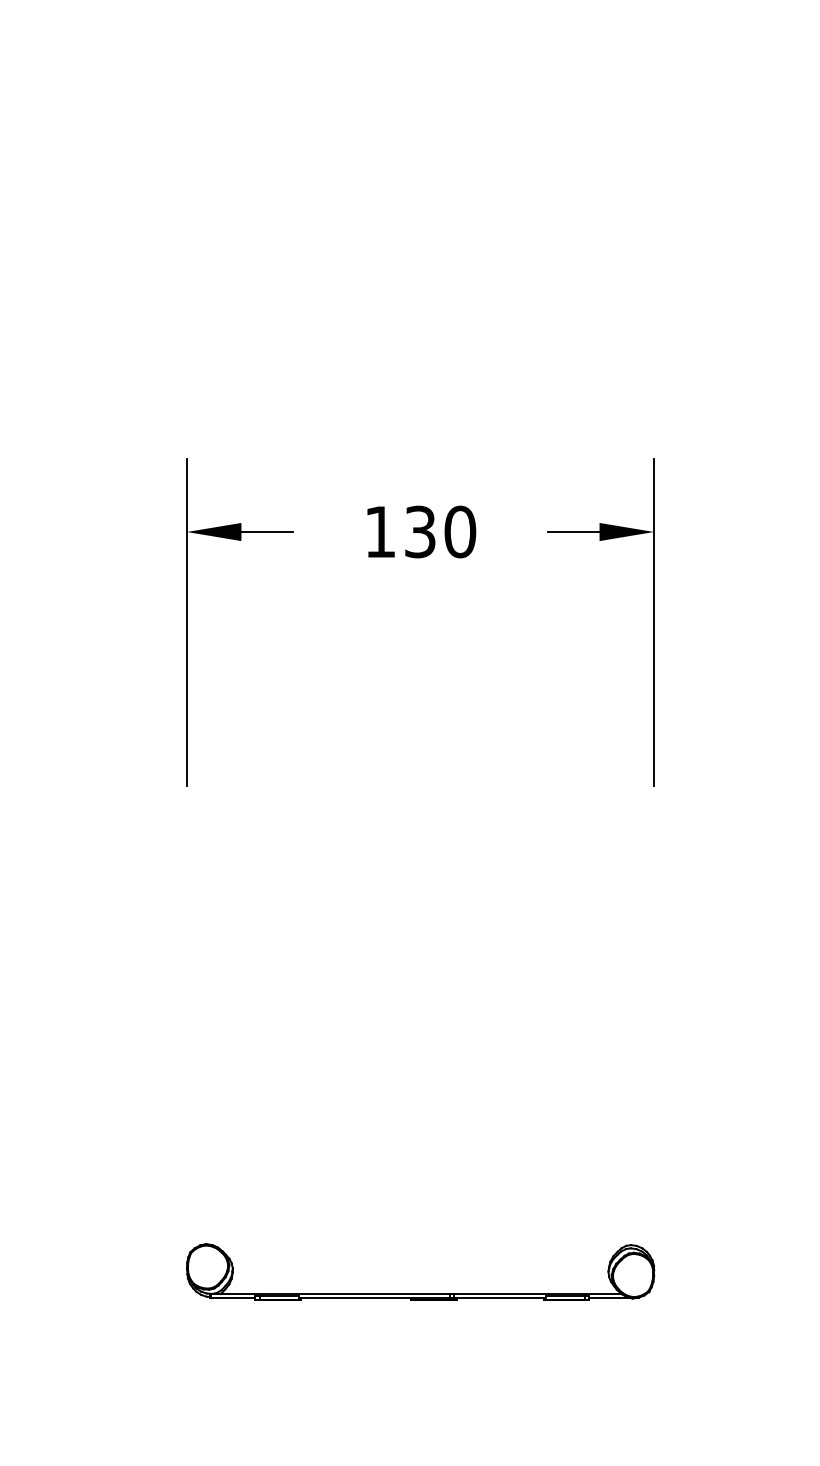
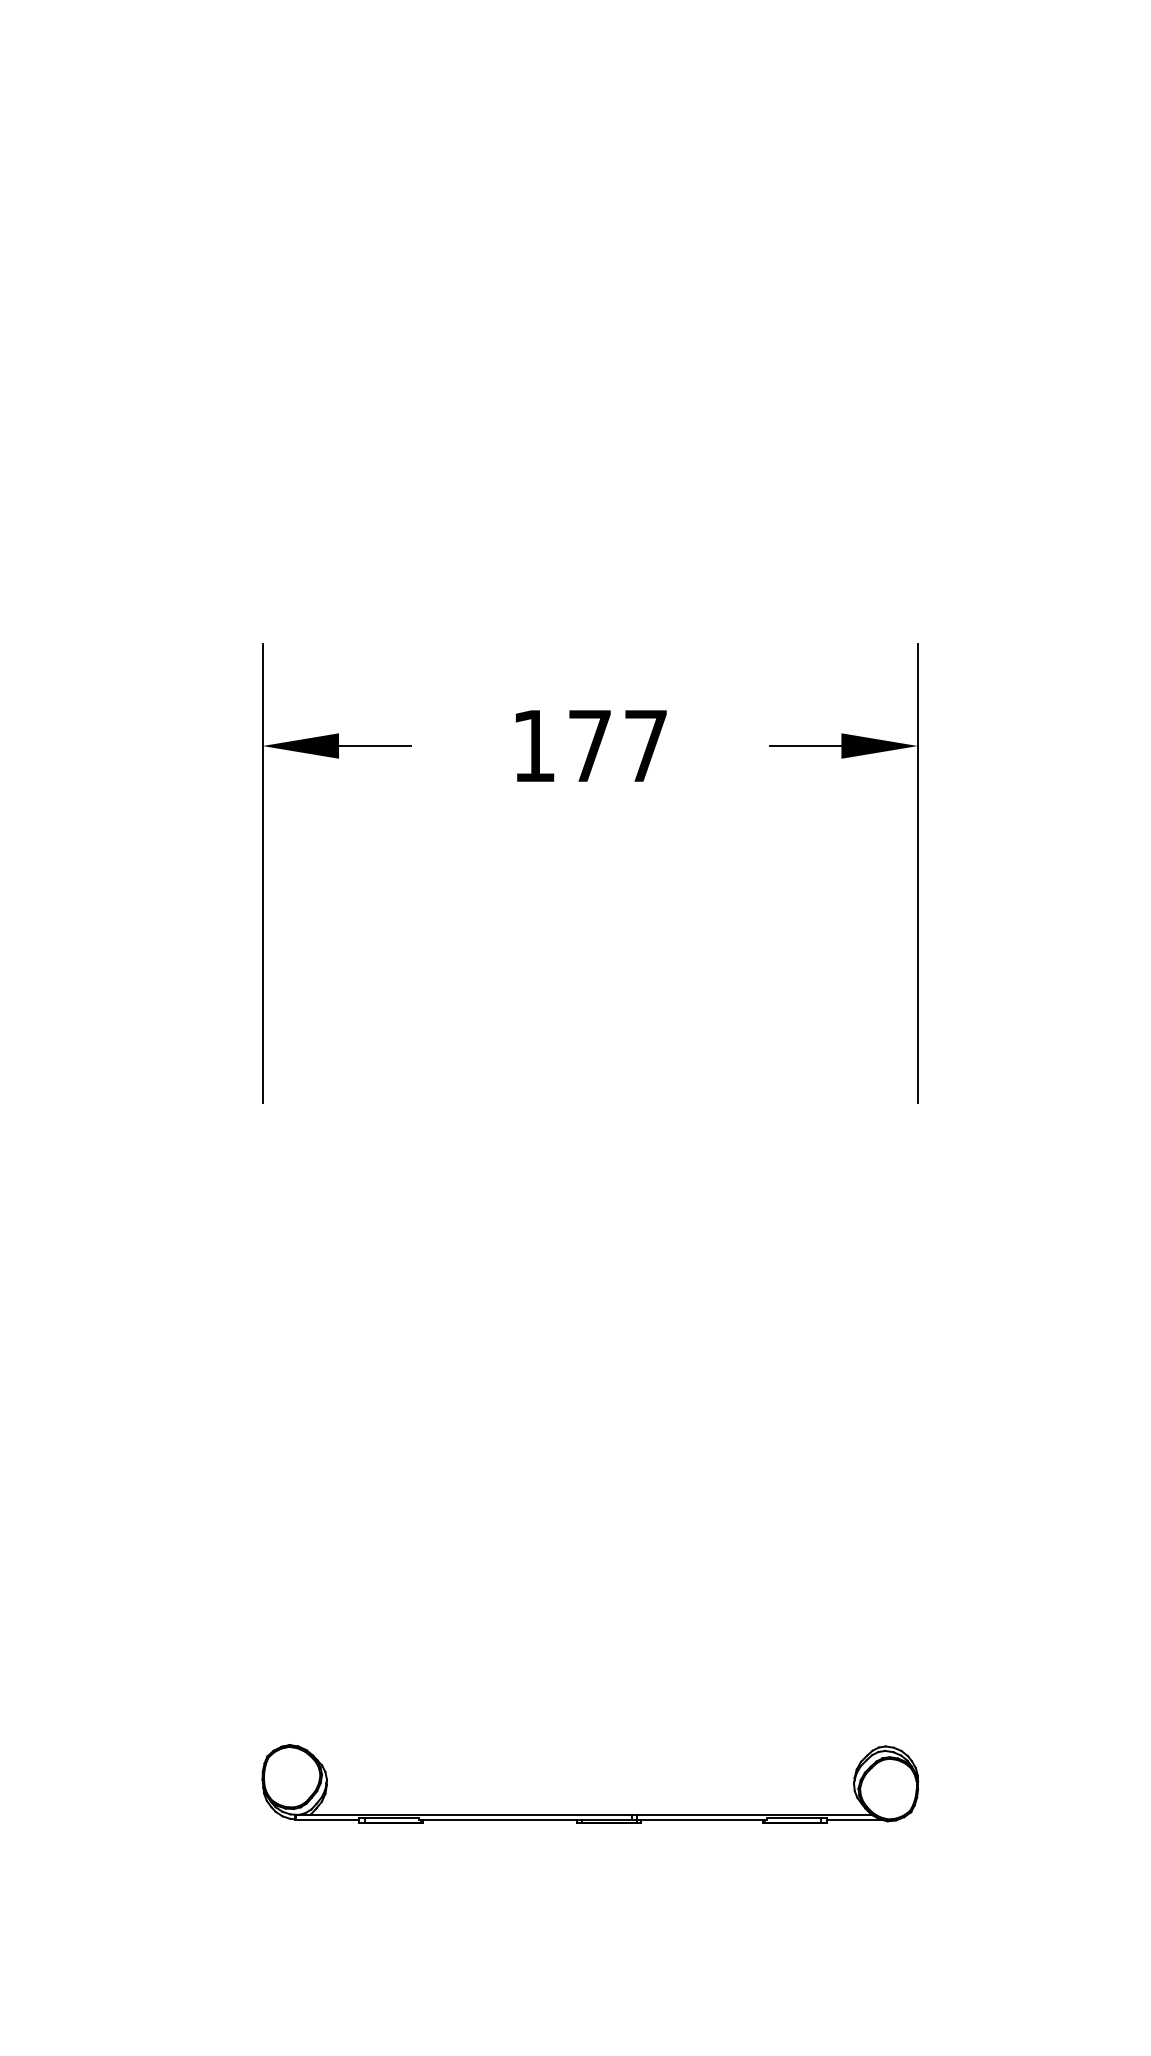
text: (440, 532) -> (618, 746), 130 -> 177

